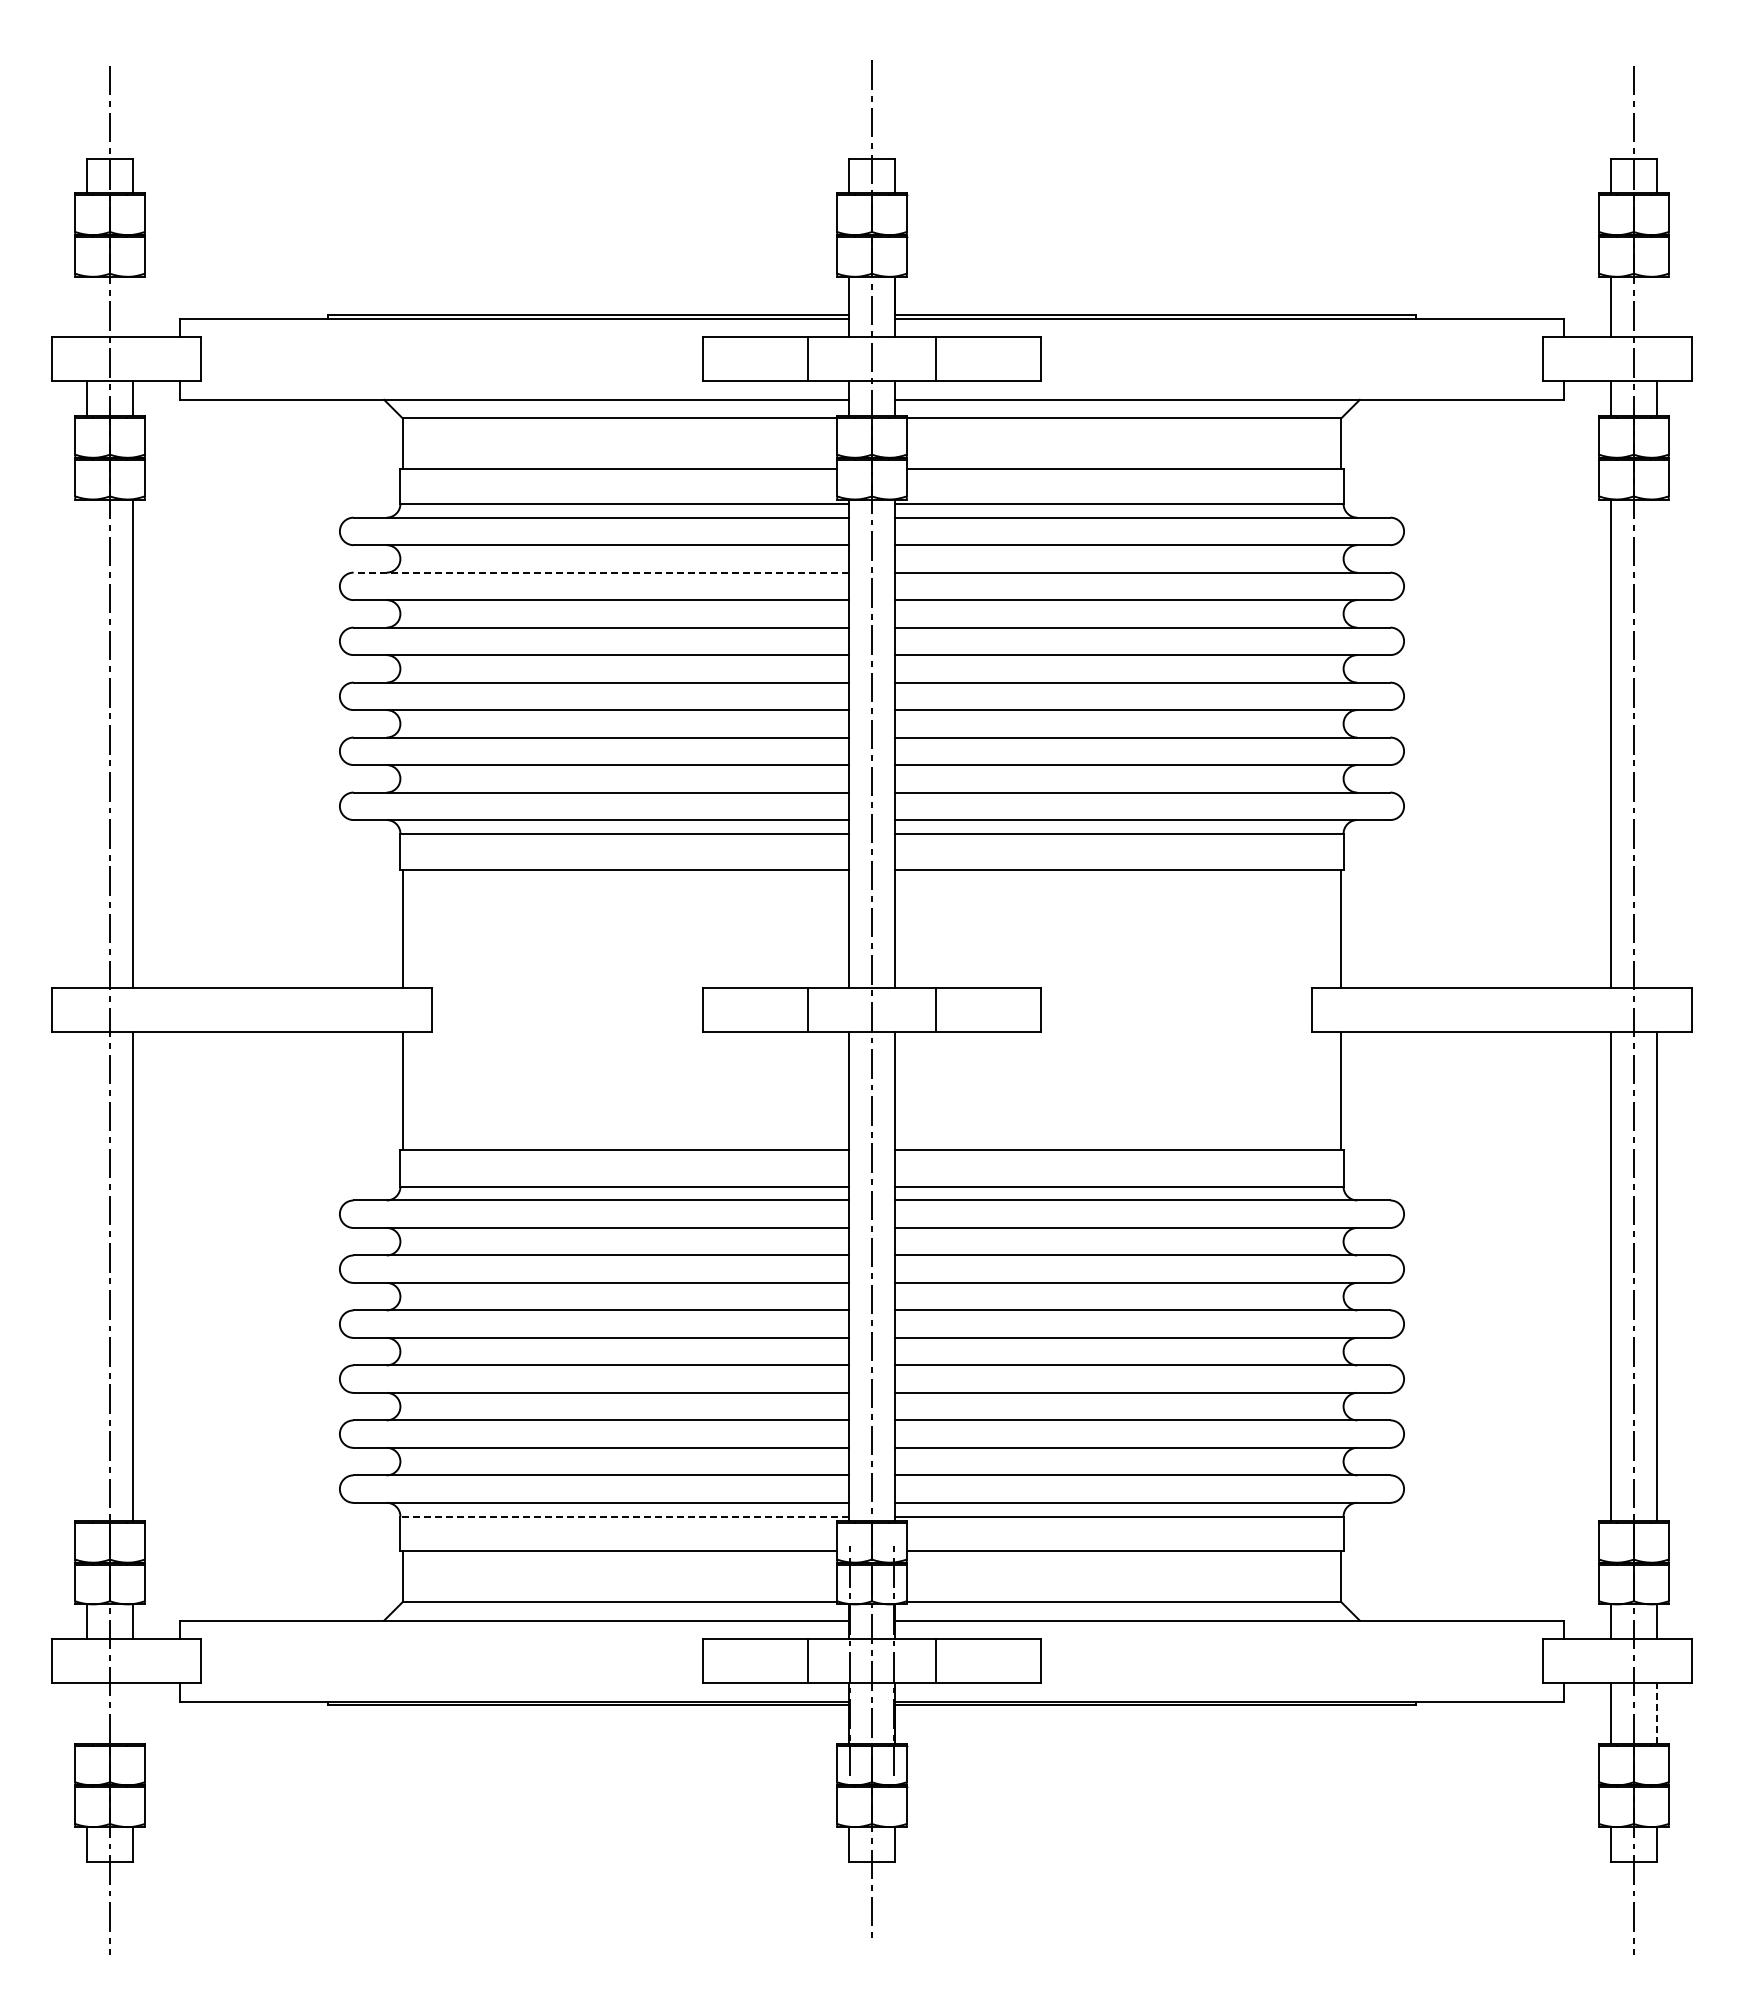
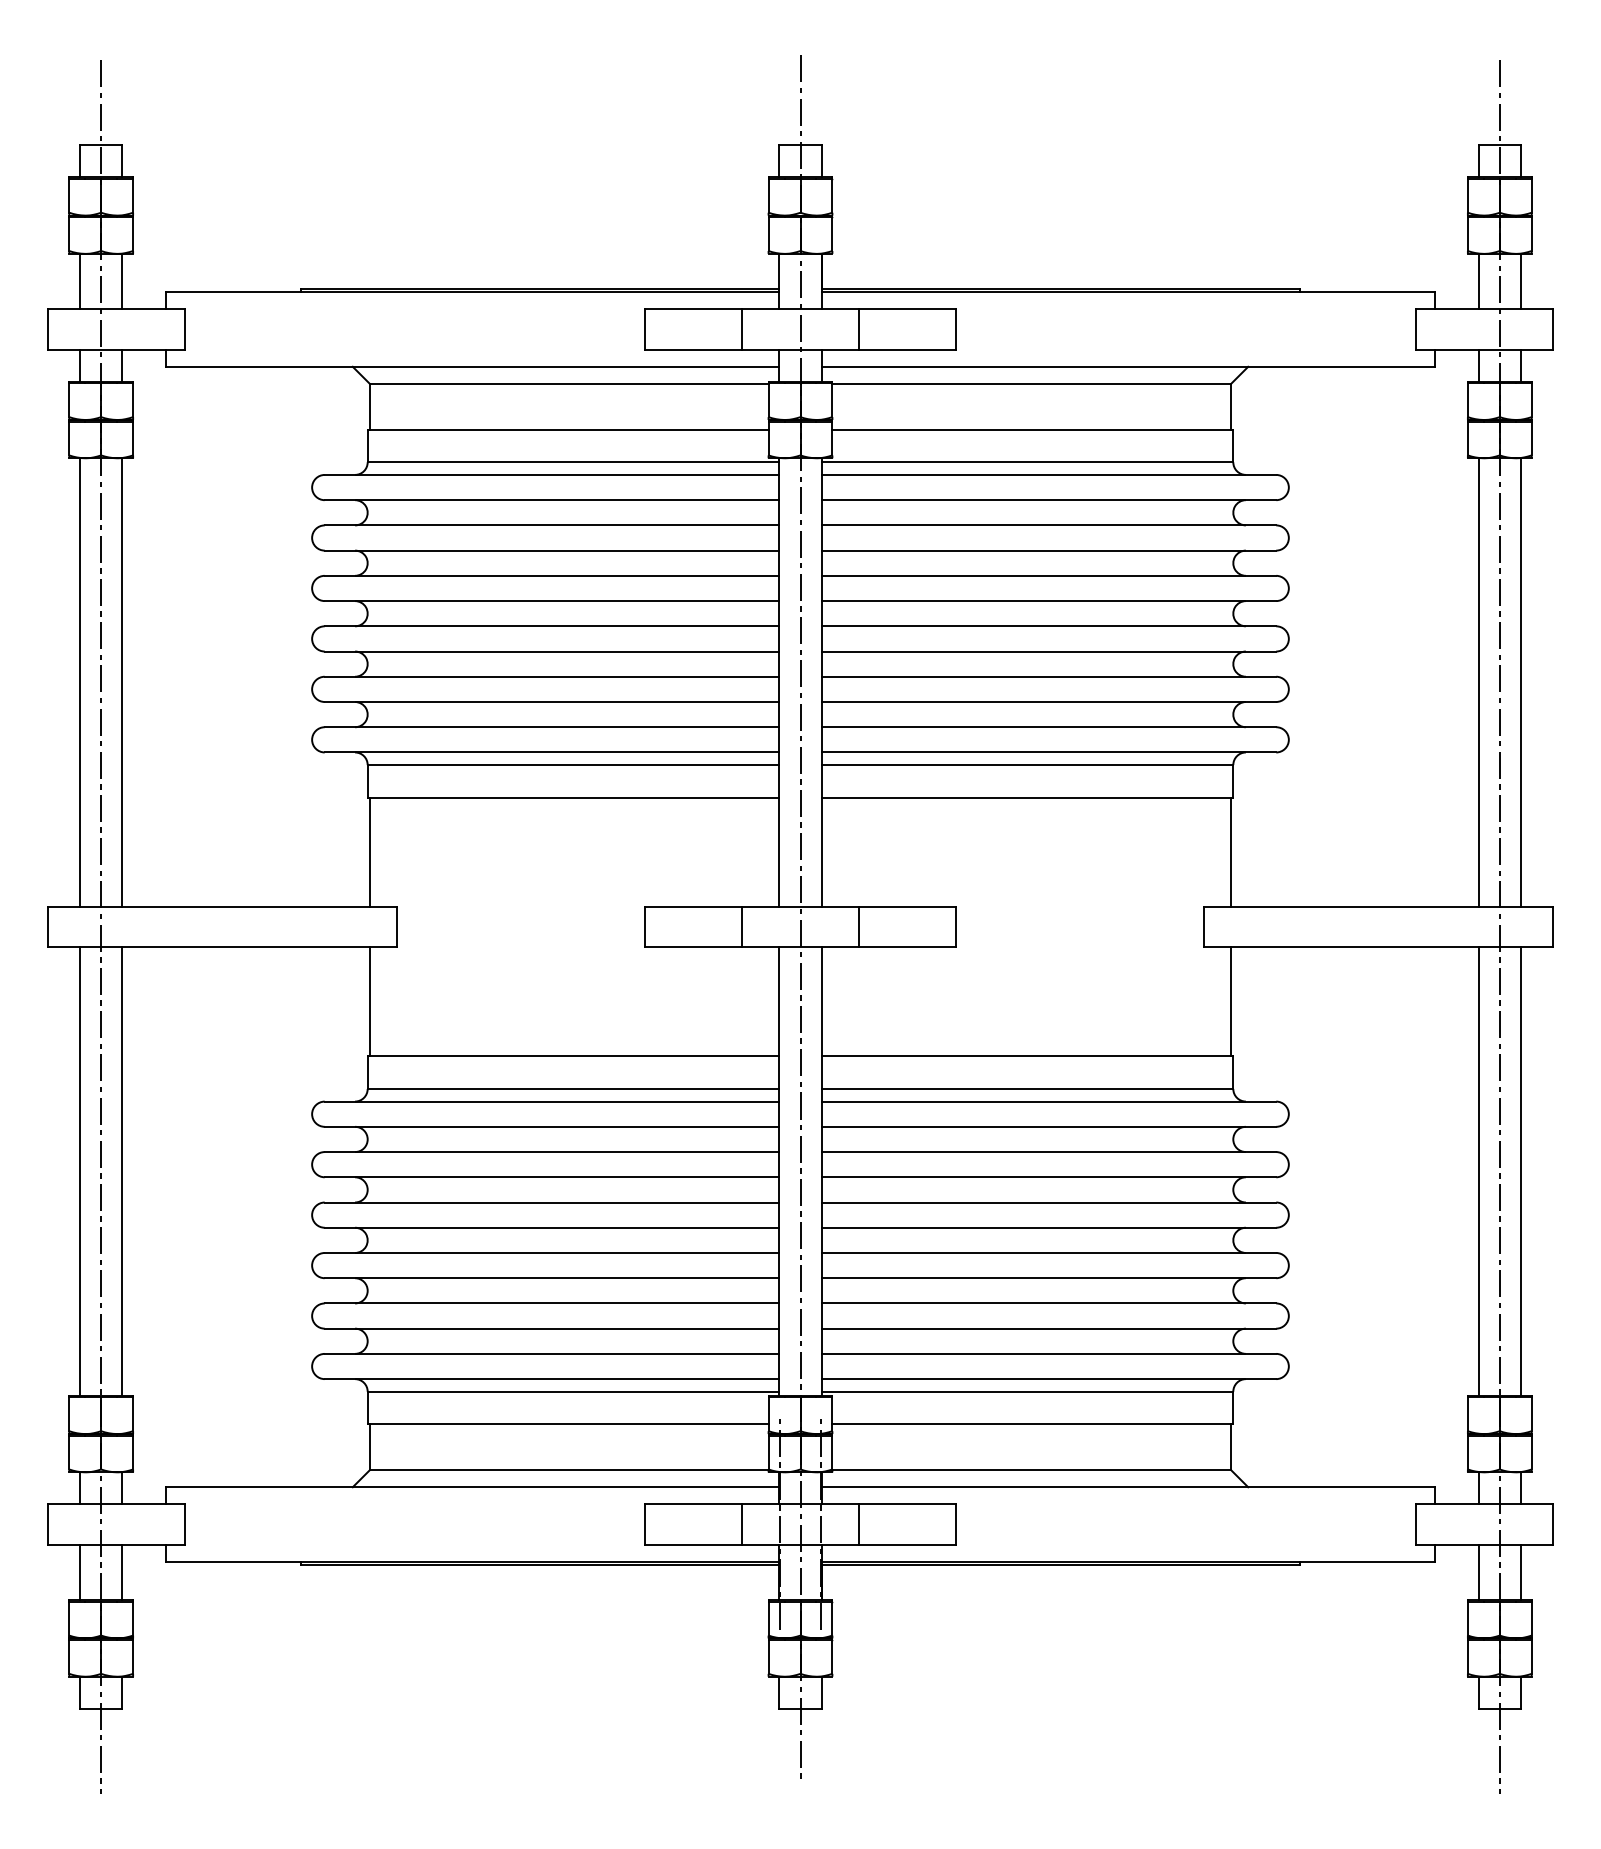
line: (86, 306) -> (79, 281), added
line: (133, 306) -> (122, 281), added
line: (1657, 306) -> (1521, 281), added
line: (601, 572) -> (552, 525), dashed -> solid
line: (86, 743) -> (79, 682), added
line: (1657, 743) -> (1521, 682), added
line: (86, 1276) -> (79, 1171), added
line: (624, 1516) -> (573, 1391), dashed -> solid
line: (1657, 1712) -> (1521, 1571), dashed -> solid
line: (86, 1713) -> (79, 1572), added
line: (133, 1713) -> (122, 1572), added

